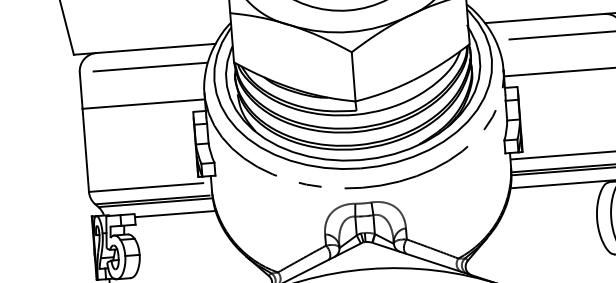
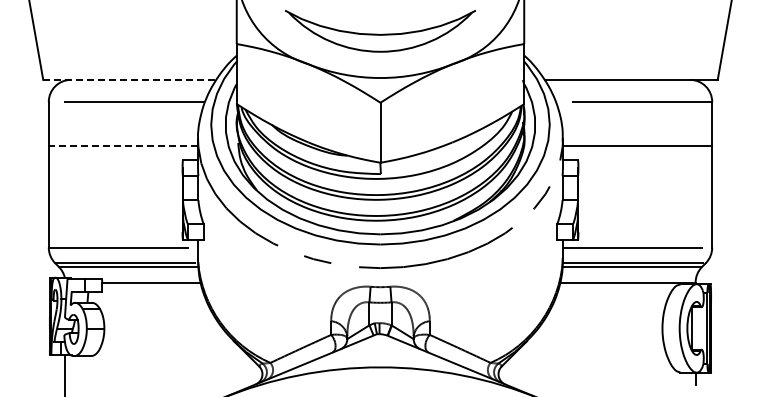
line: (145, 48) -> (130, 79), solid -> dashed
line: (143, 104) -> (123, 146), solid -> dashed

